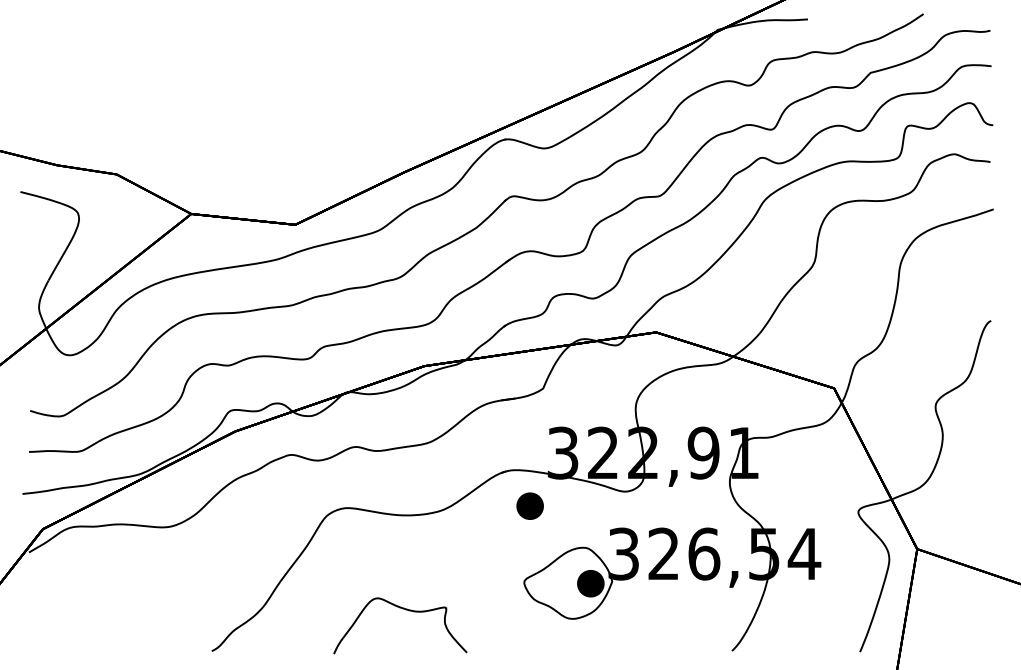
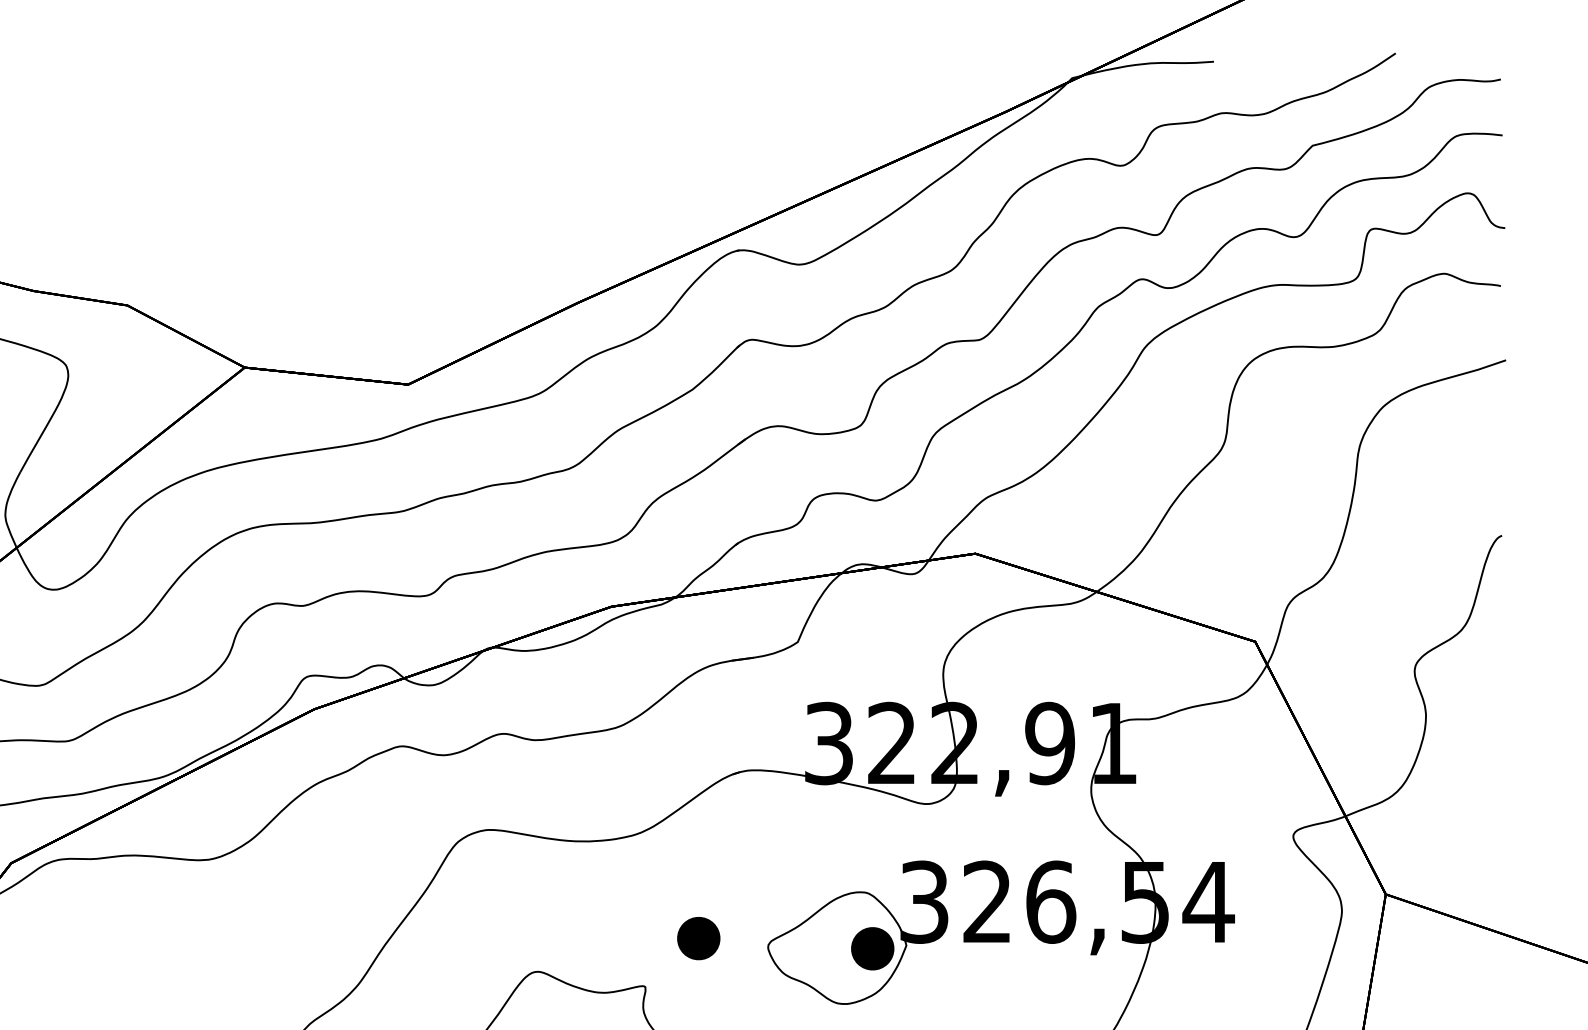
part: (529, 505) -> (697, 937), moved

